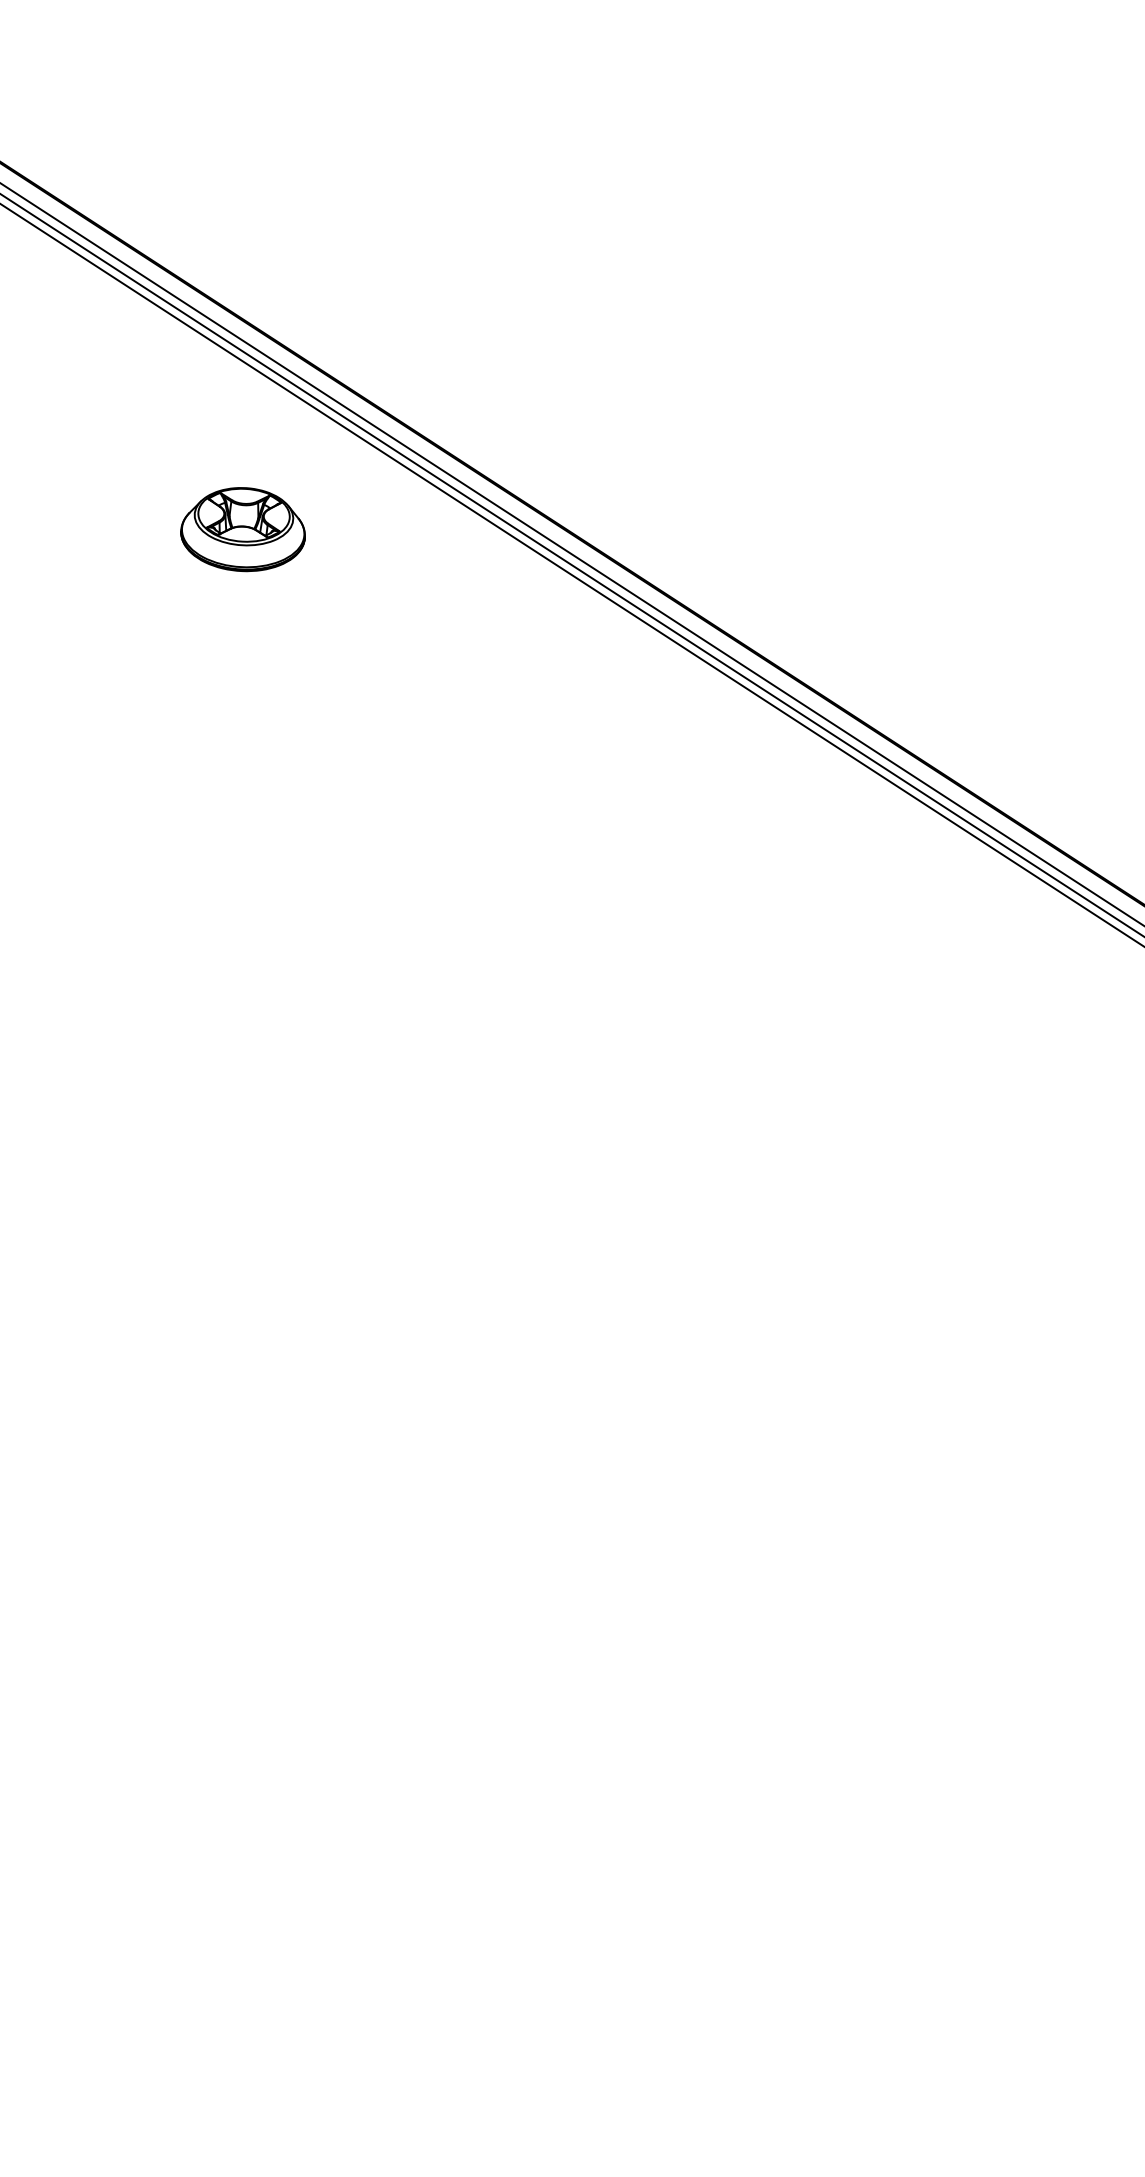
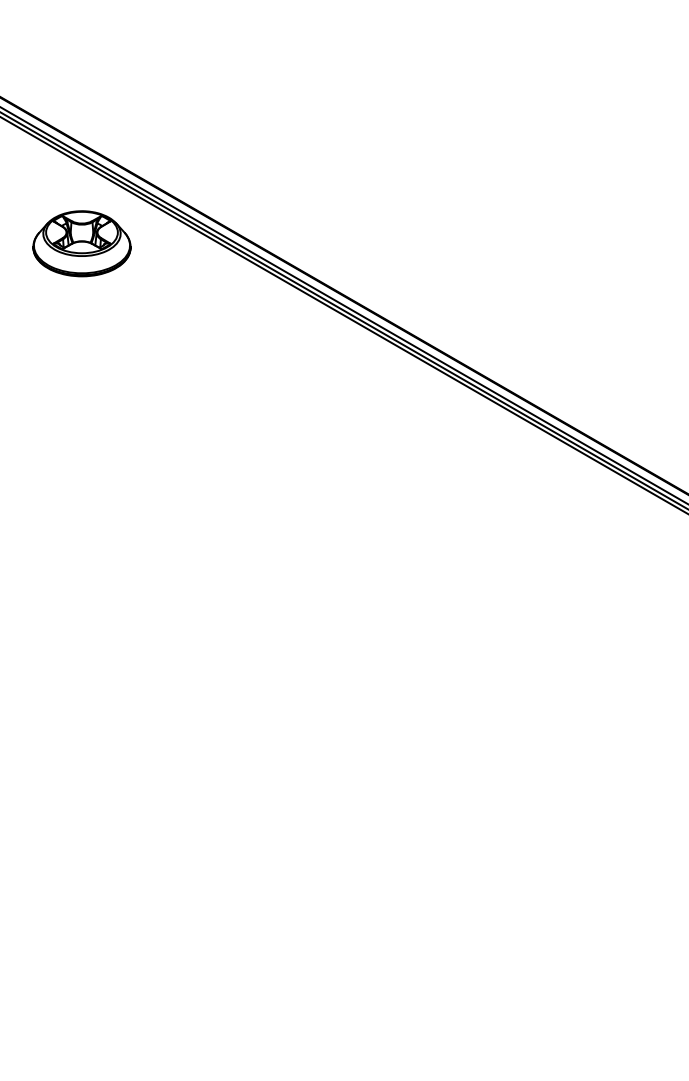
part: (242, 528) -> (81, 243), size x1.6

